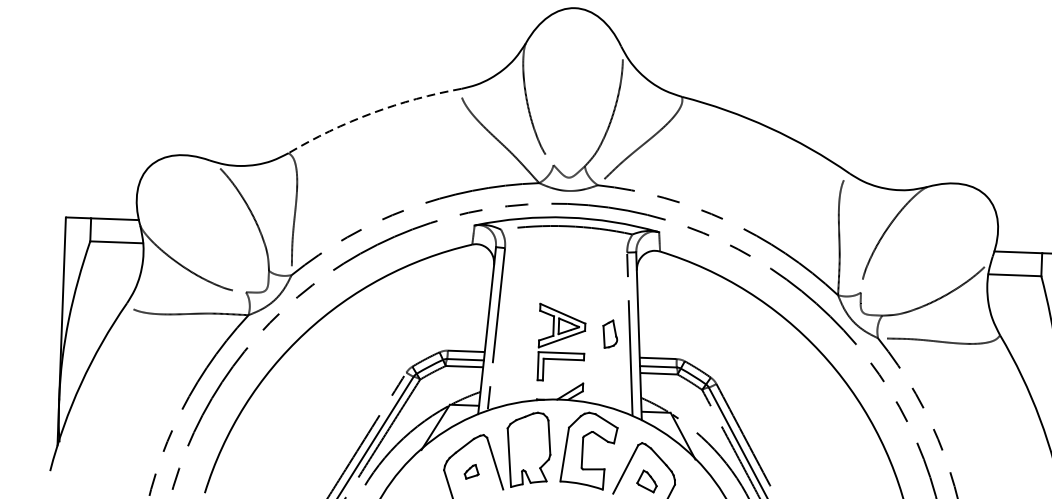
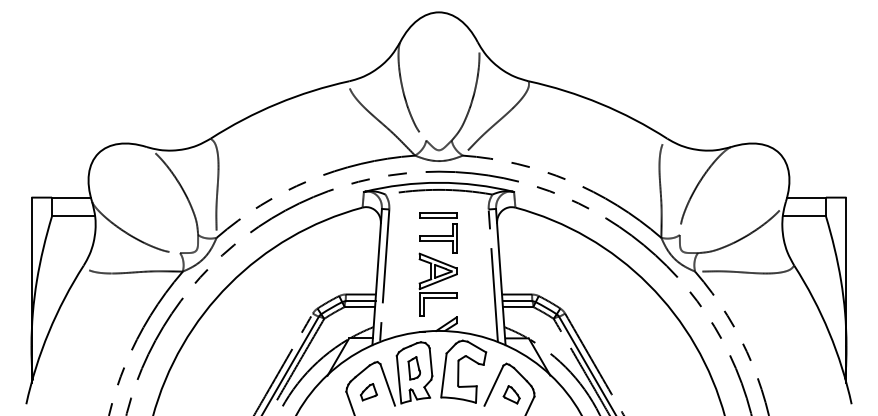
arc: (372, 112) -> (277, 103), dashed -> solid
part: (564, 278) -> (438, 232), added
part: (610, 334) -> (414, 368), moved
part: (471, 472) -> (368, 392), size x1.43

